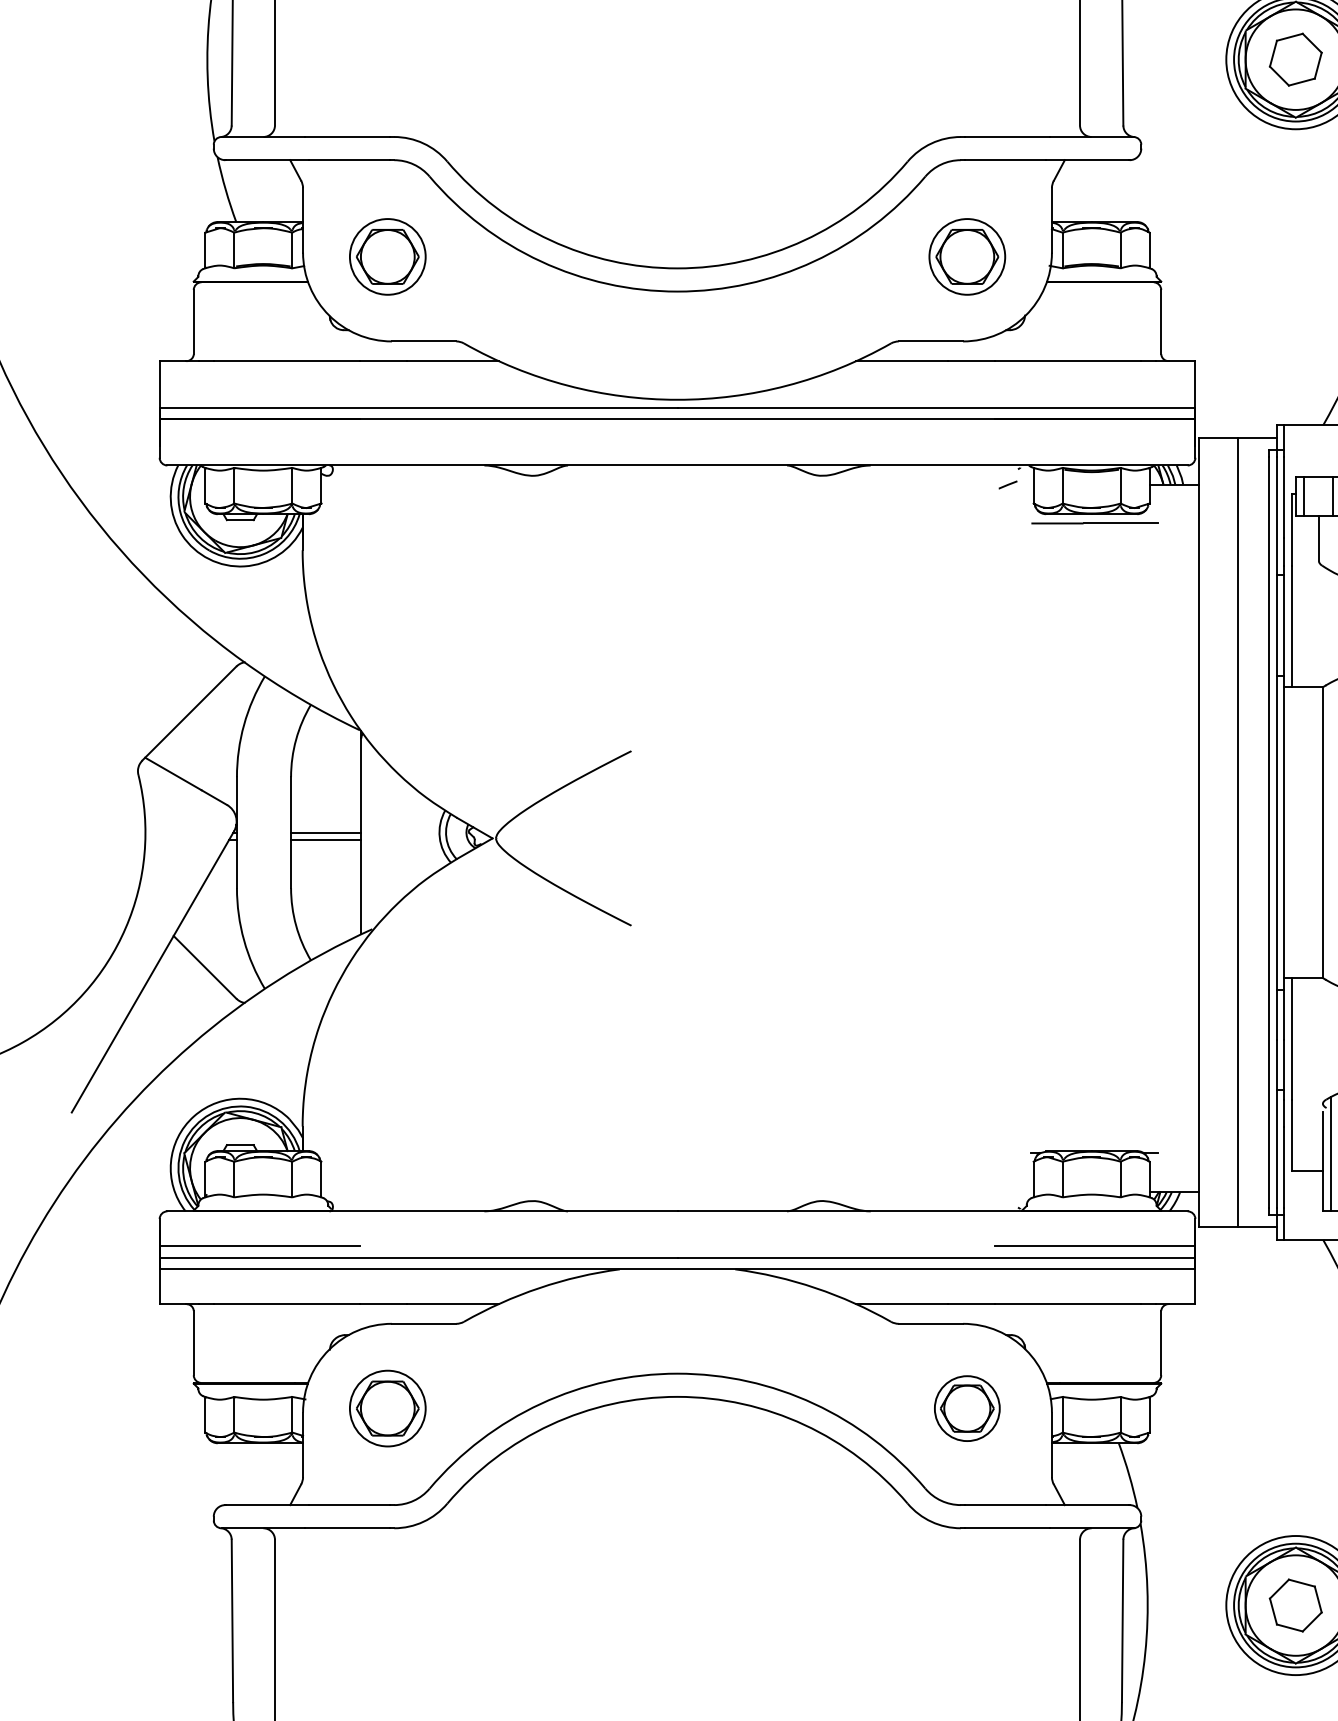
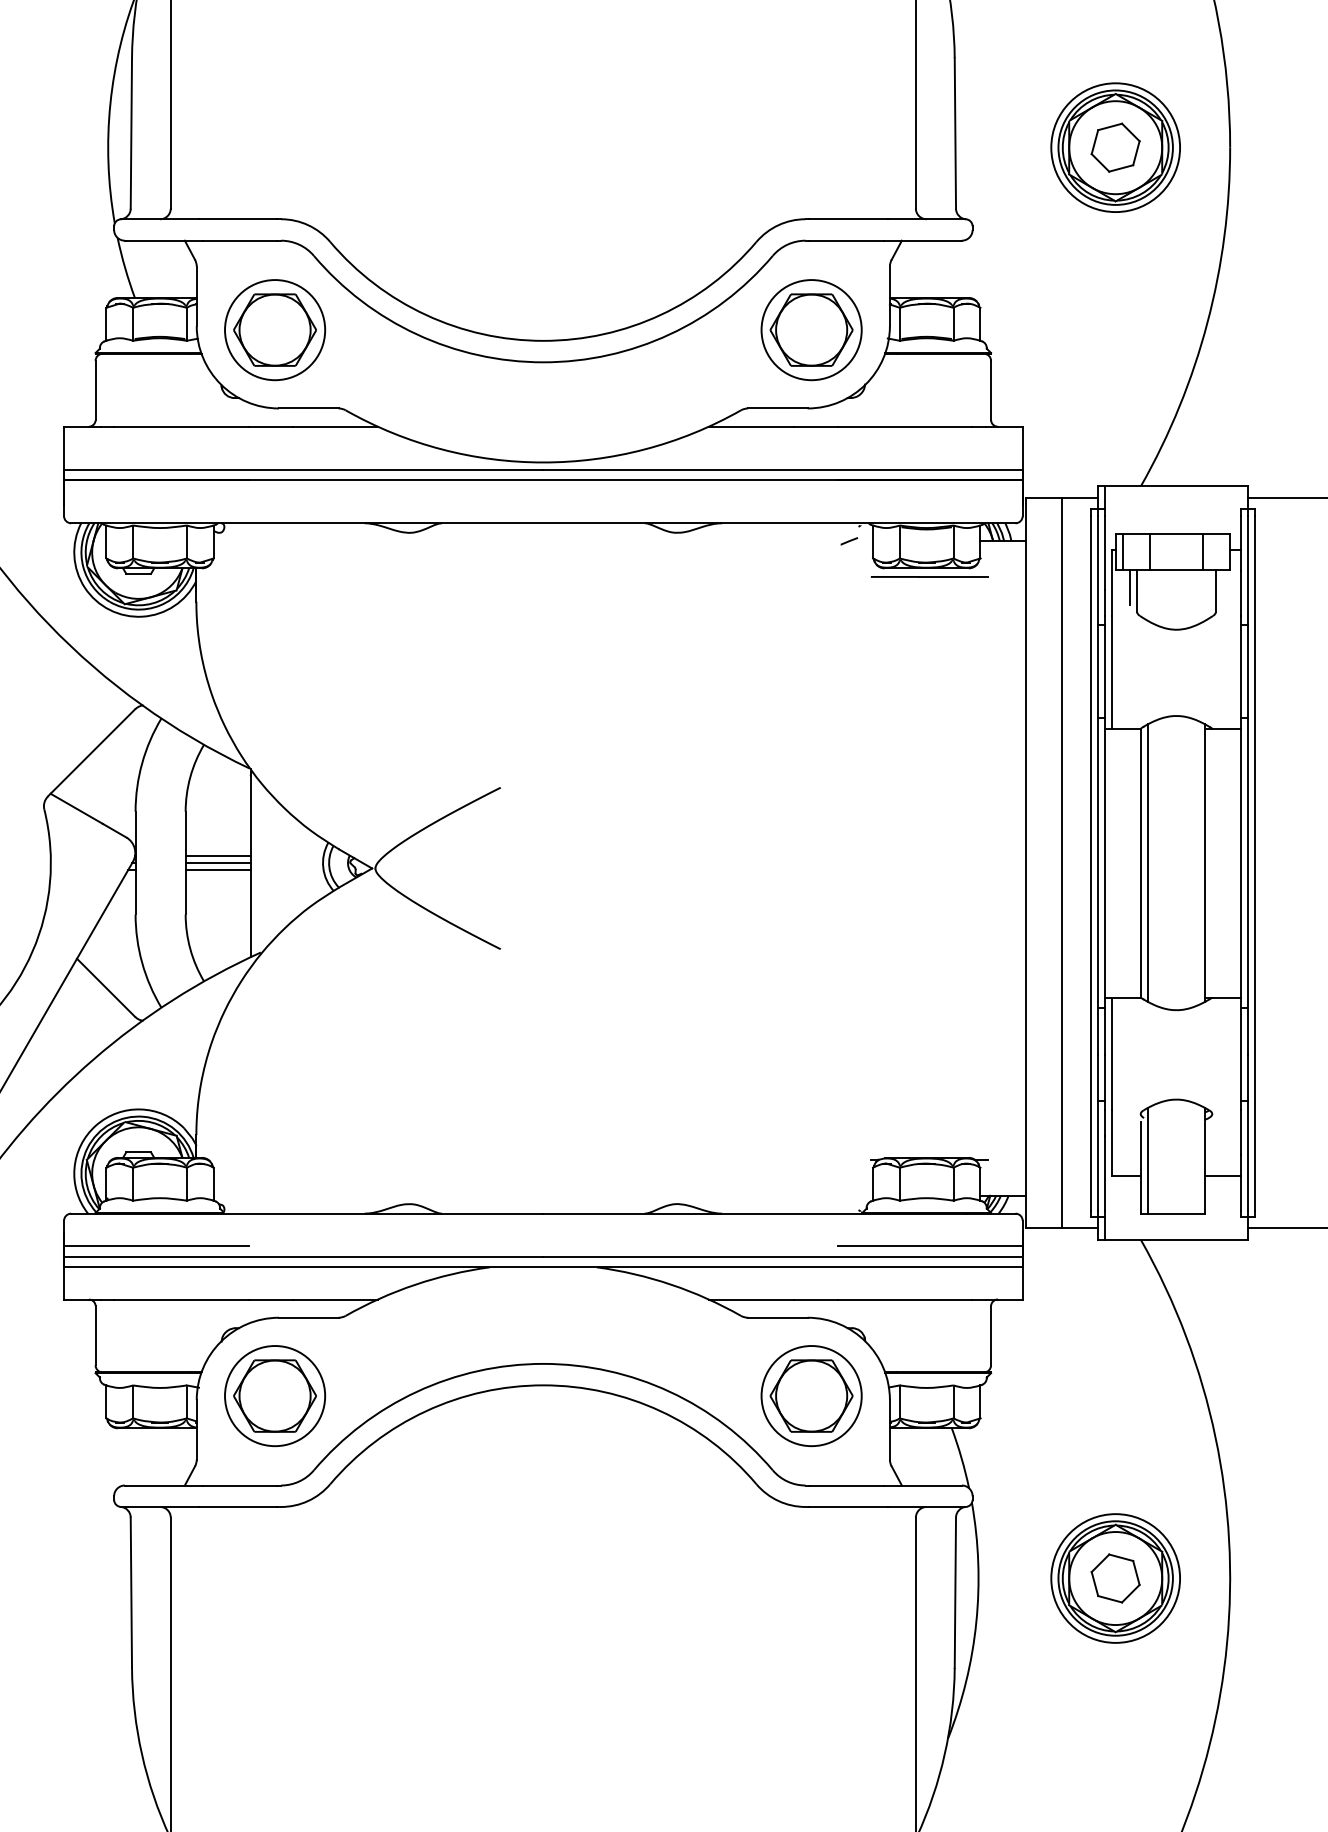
part: (388, 257) -> (275, 330), size x1.43
part: (967, 257) -> (811, 330), size x1.43
line: (1311, 533) -> (1130, 586), added
line: (325, 824) -> (217, 855), added
line: (1330, 831) -> (1147, 862), added
part: (388, 1408) -> (275, 1396), size x1.43
part: (967, 1408) -> (811, 1396), size x1.67

